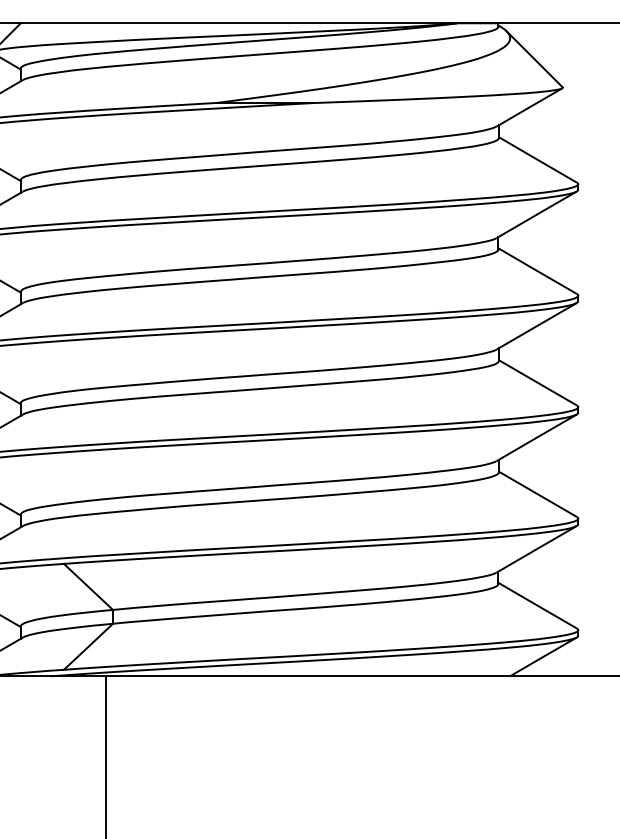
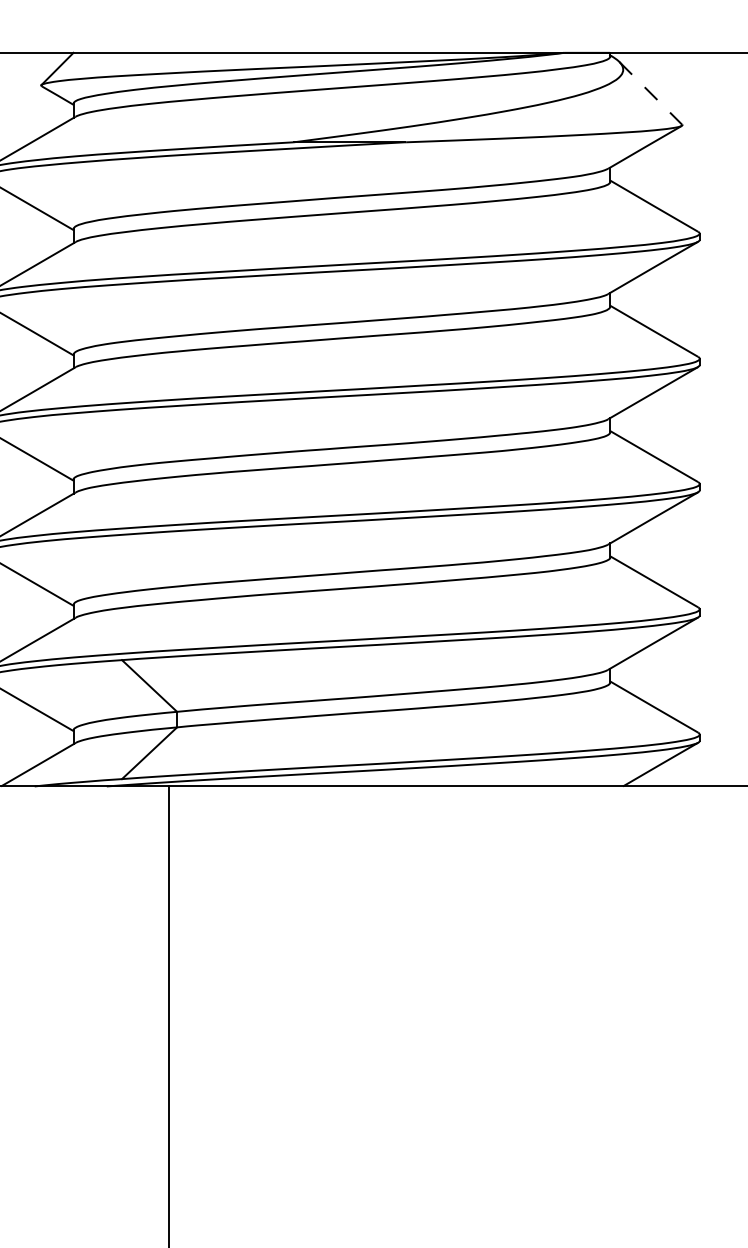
line: (535, 59) -> (651, 93), solid -> dashed

